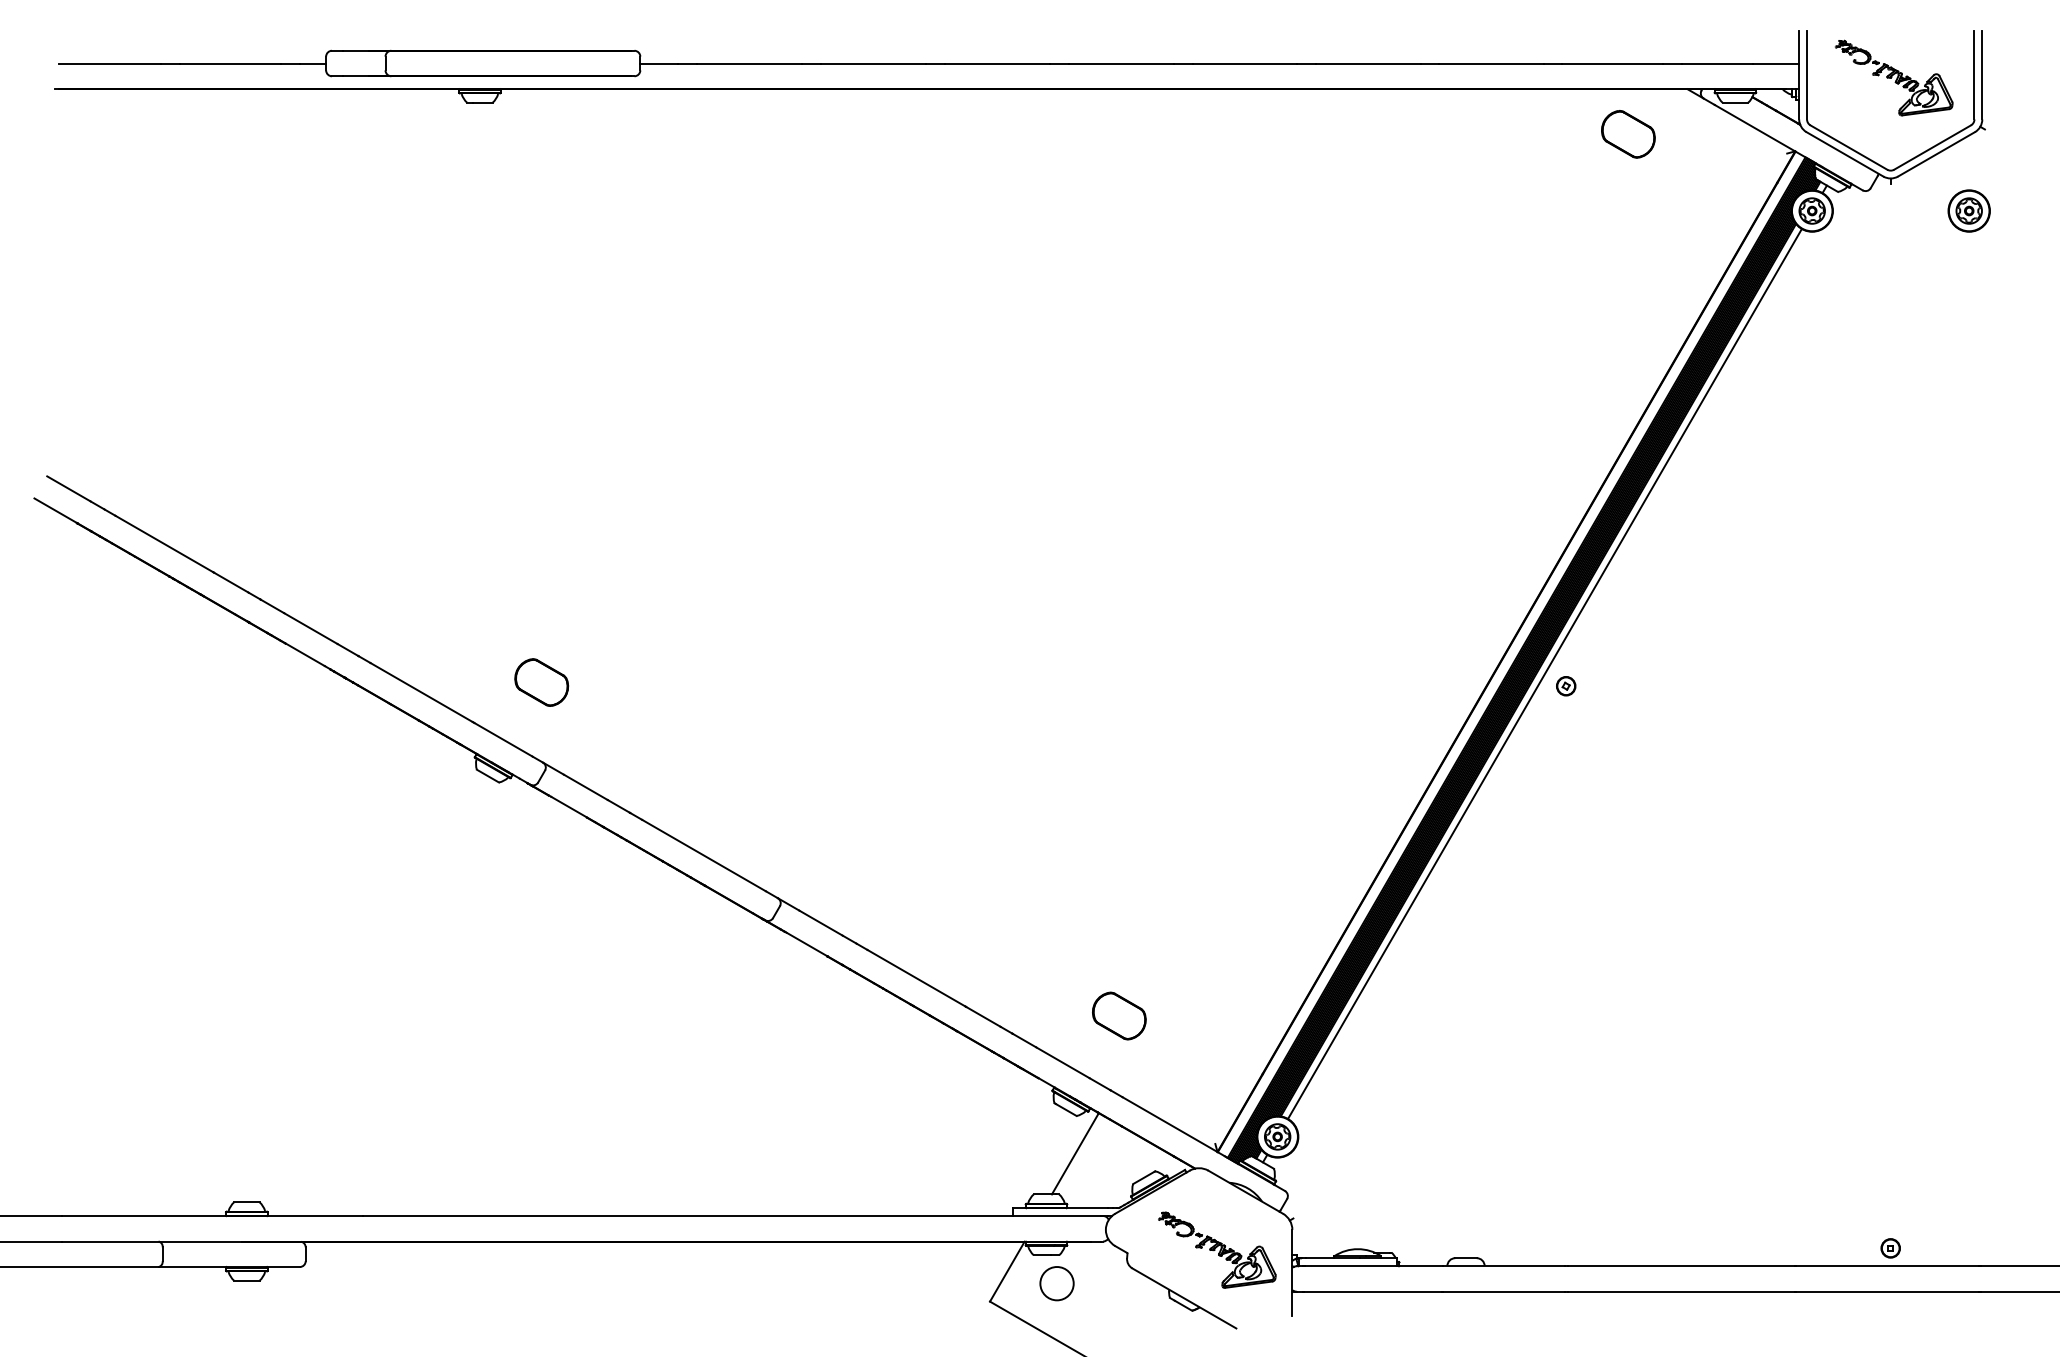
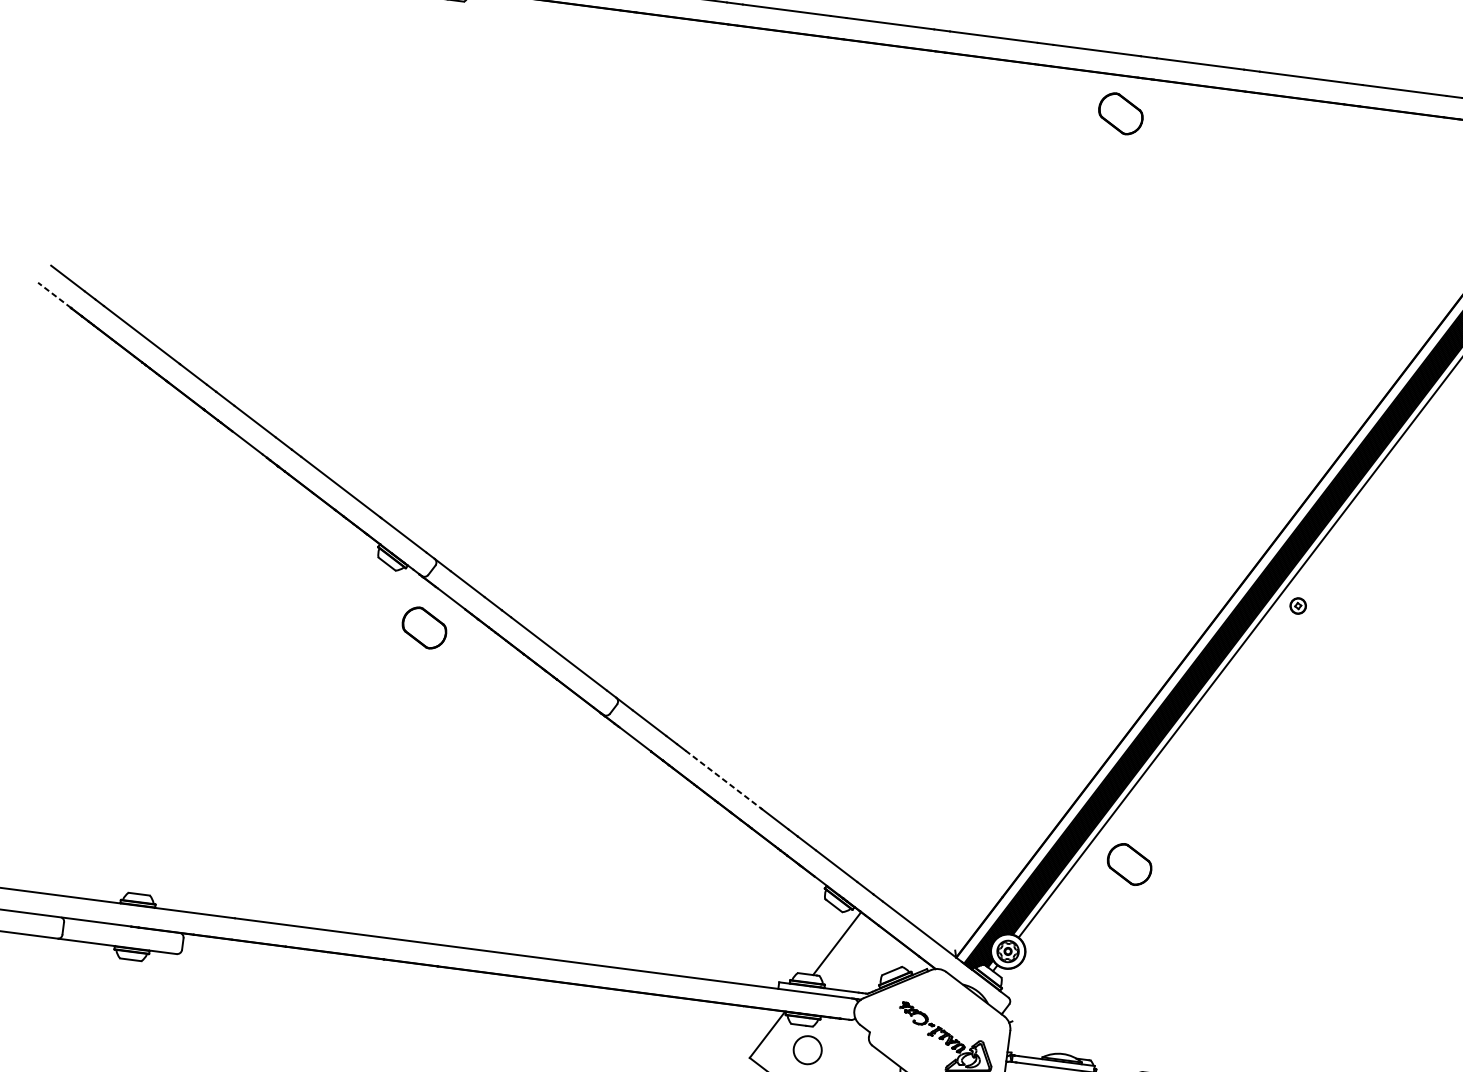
part: (1628, 134) -> (1120, 113), moved
line: (55, 510) -> (54, 295), solid -> dashed
part: (541, 682) -> (424, 627), moved
line: (916, 978) -> (723, 779), solid -> dashed
part: (1119, 1015) -> (1129, 864), moved

